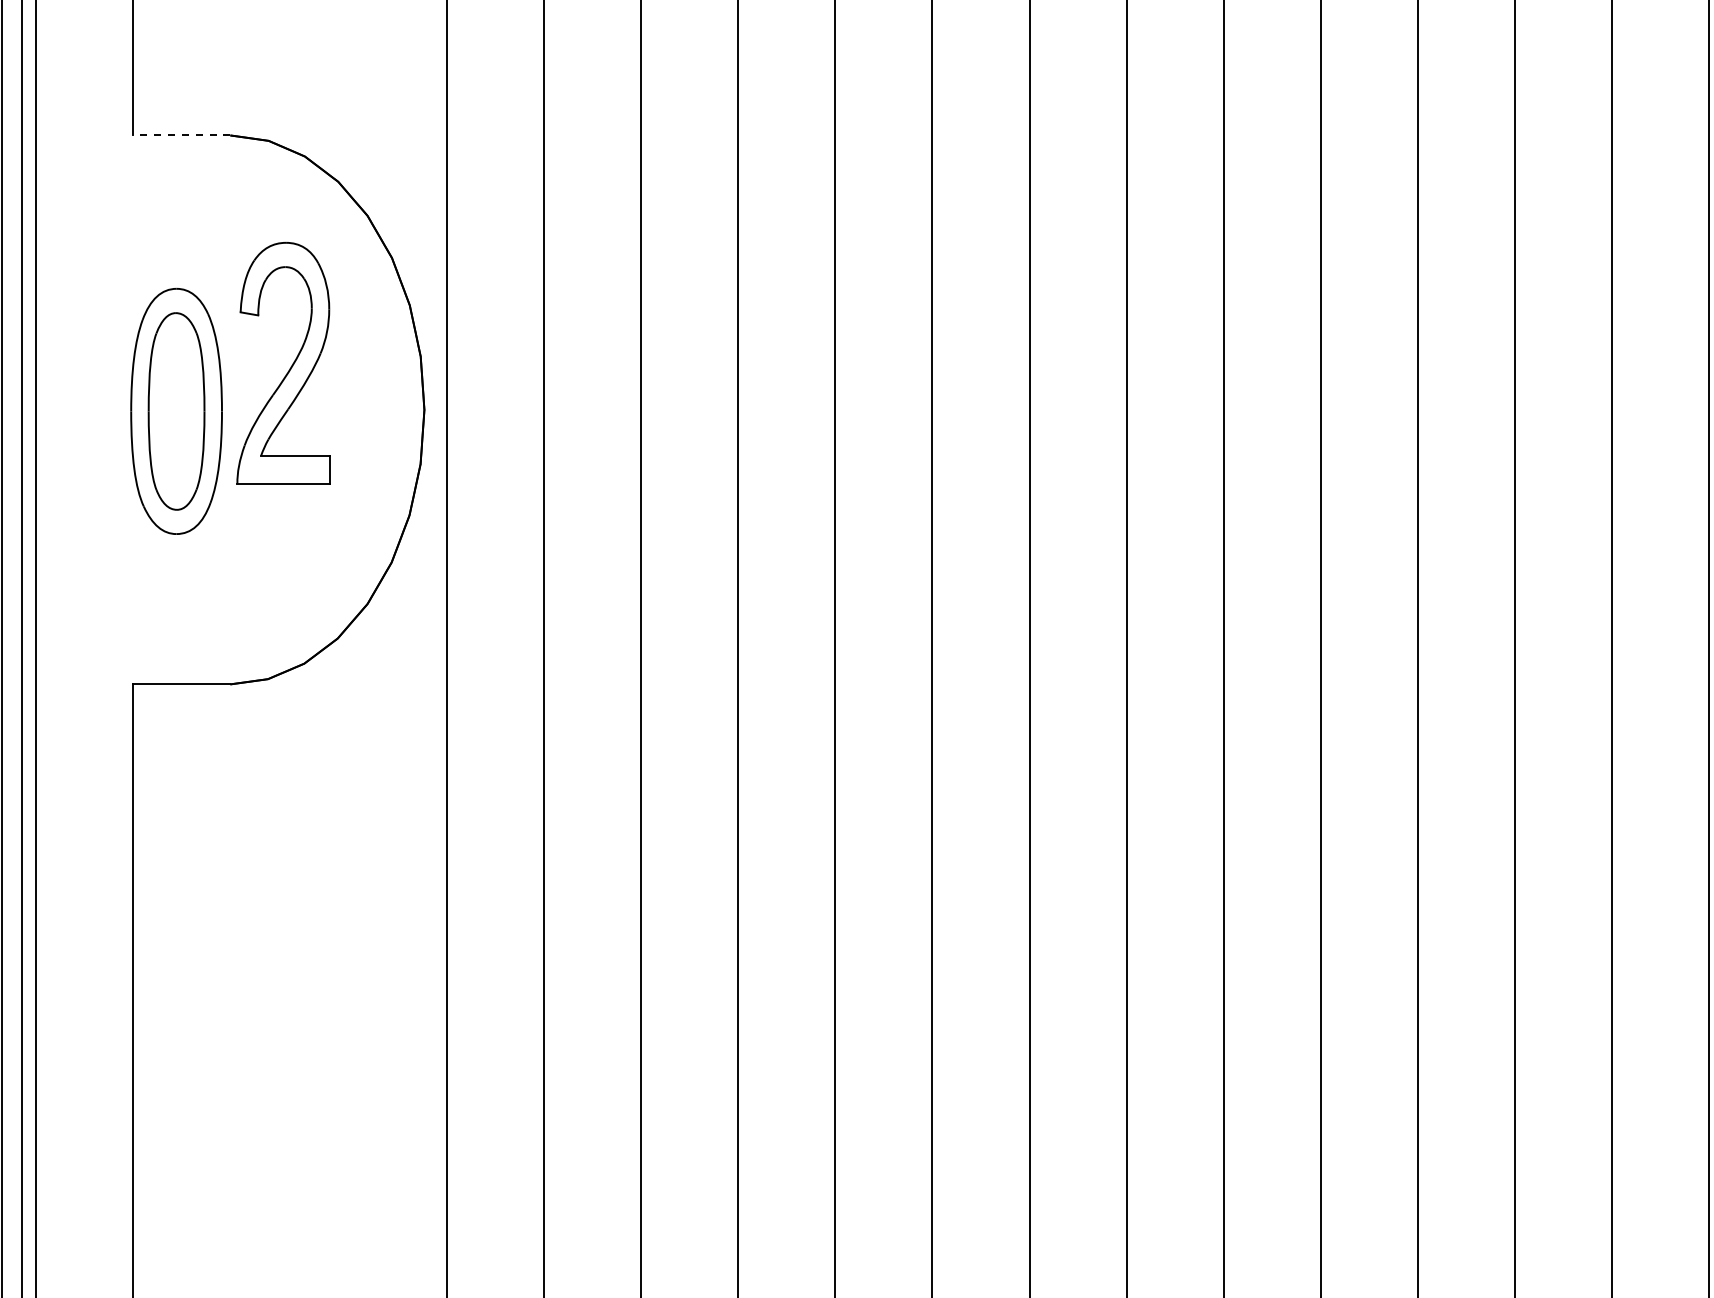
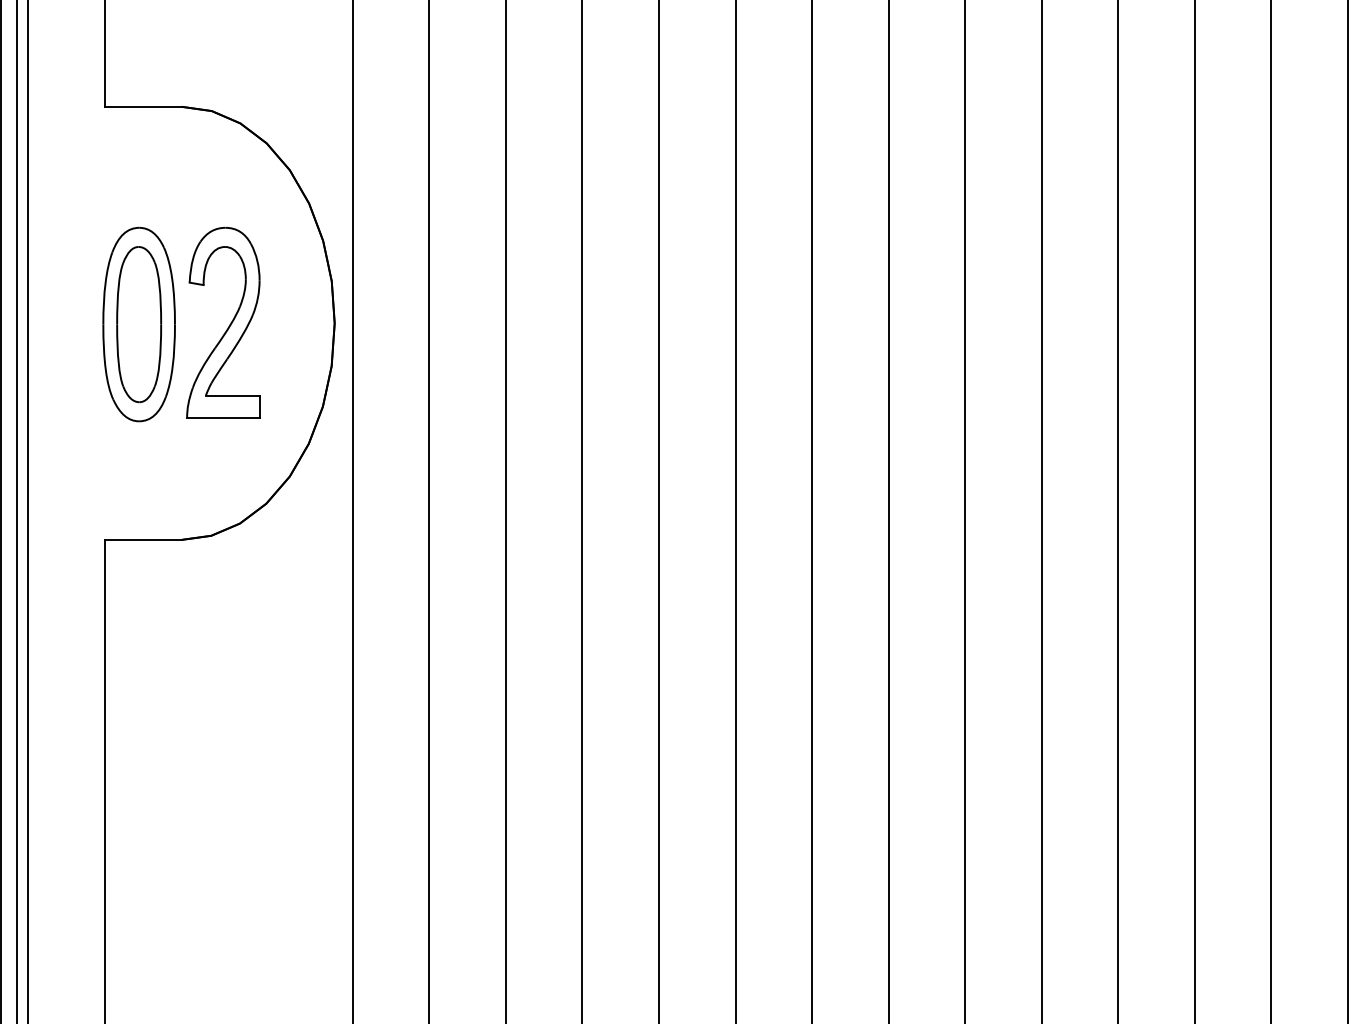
line: (181, 135) -> (143, 106), dashed -> solid
part: (290, 366) -> (229, 325), moved

